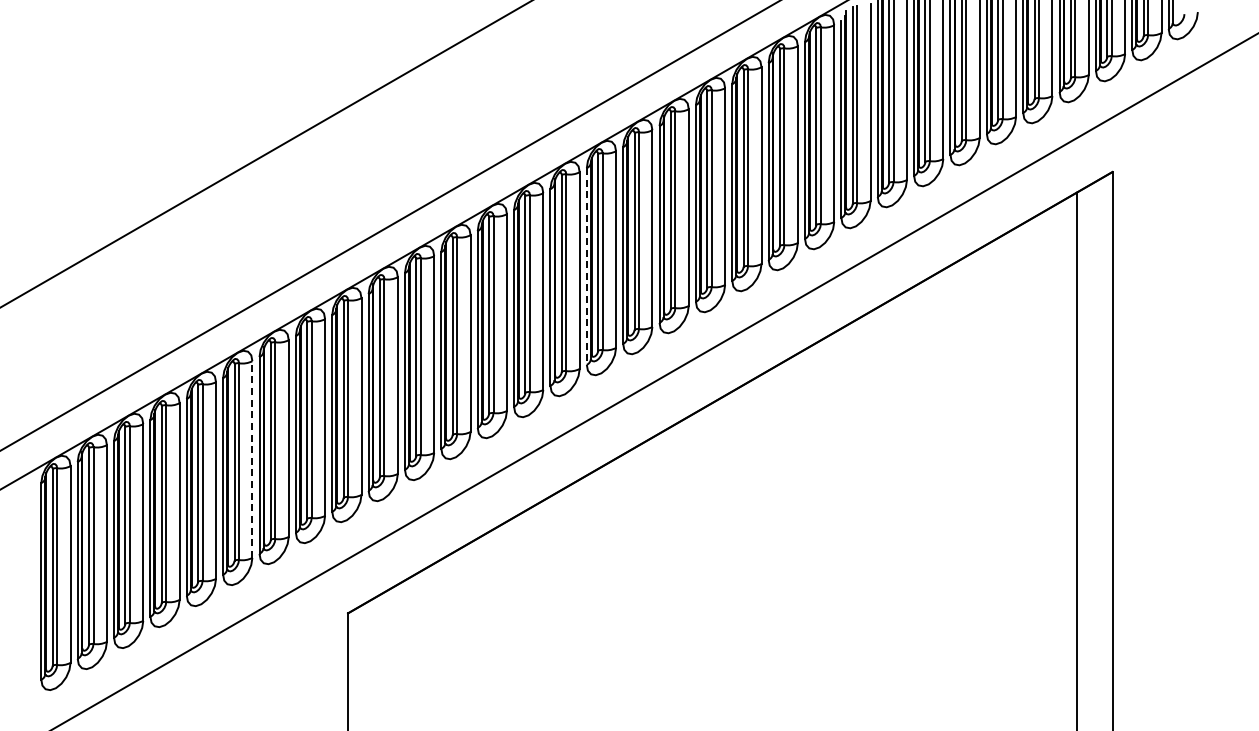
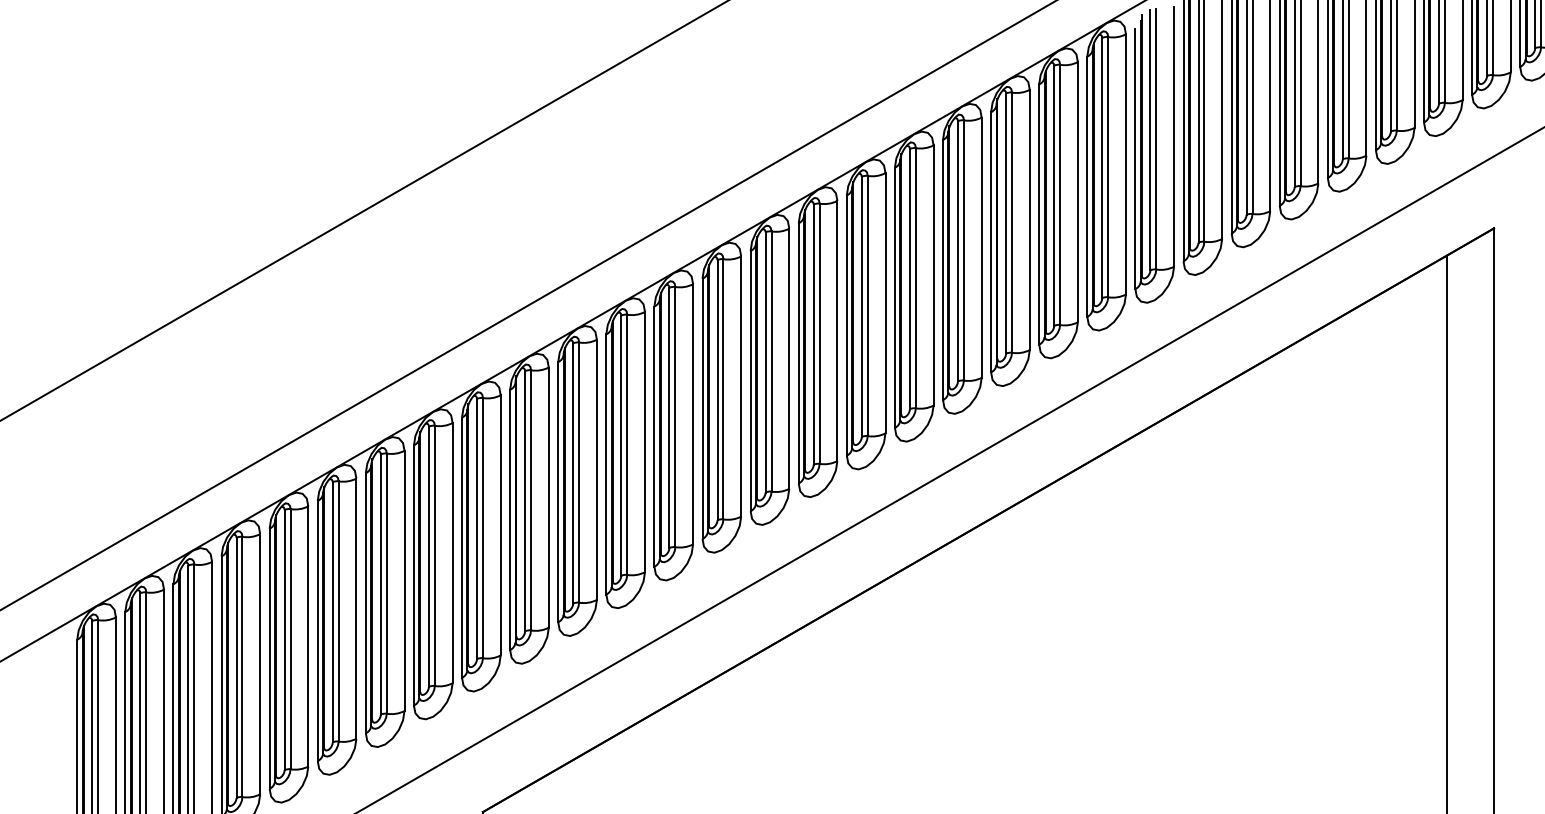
line: (586, 267) -> (798, 354), dashed -> solid
line: (252, 459) -> (356, 608), dashed -> solid

